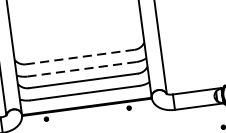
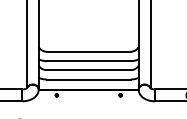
line: (79, 56) -> (88, 51), dashed -> solid
line: (81, 69) -> (88, 61), dashed -> solid

